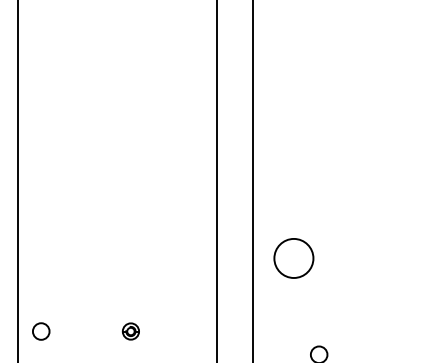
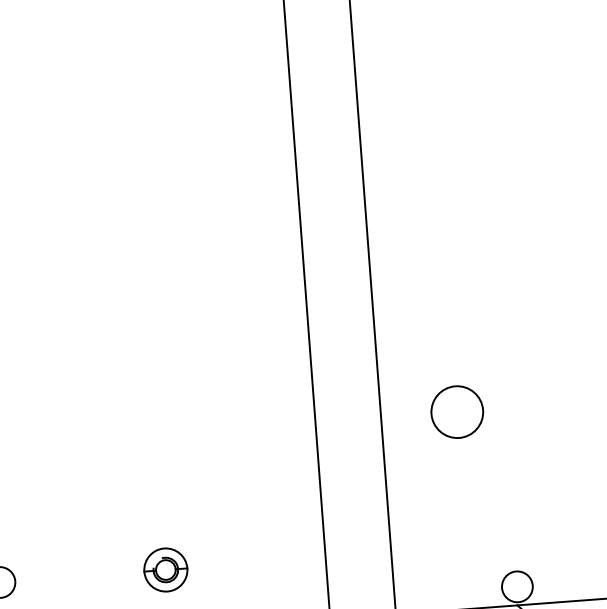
circle: (293, 258) -> (456, 412), size x0.71
part: (130, 331) -> (165, 570), size x1.43

